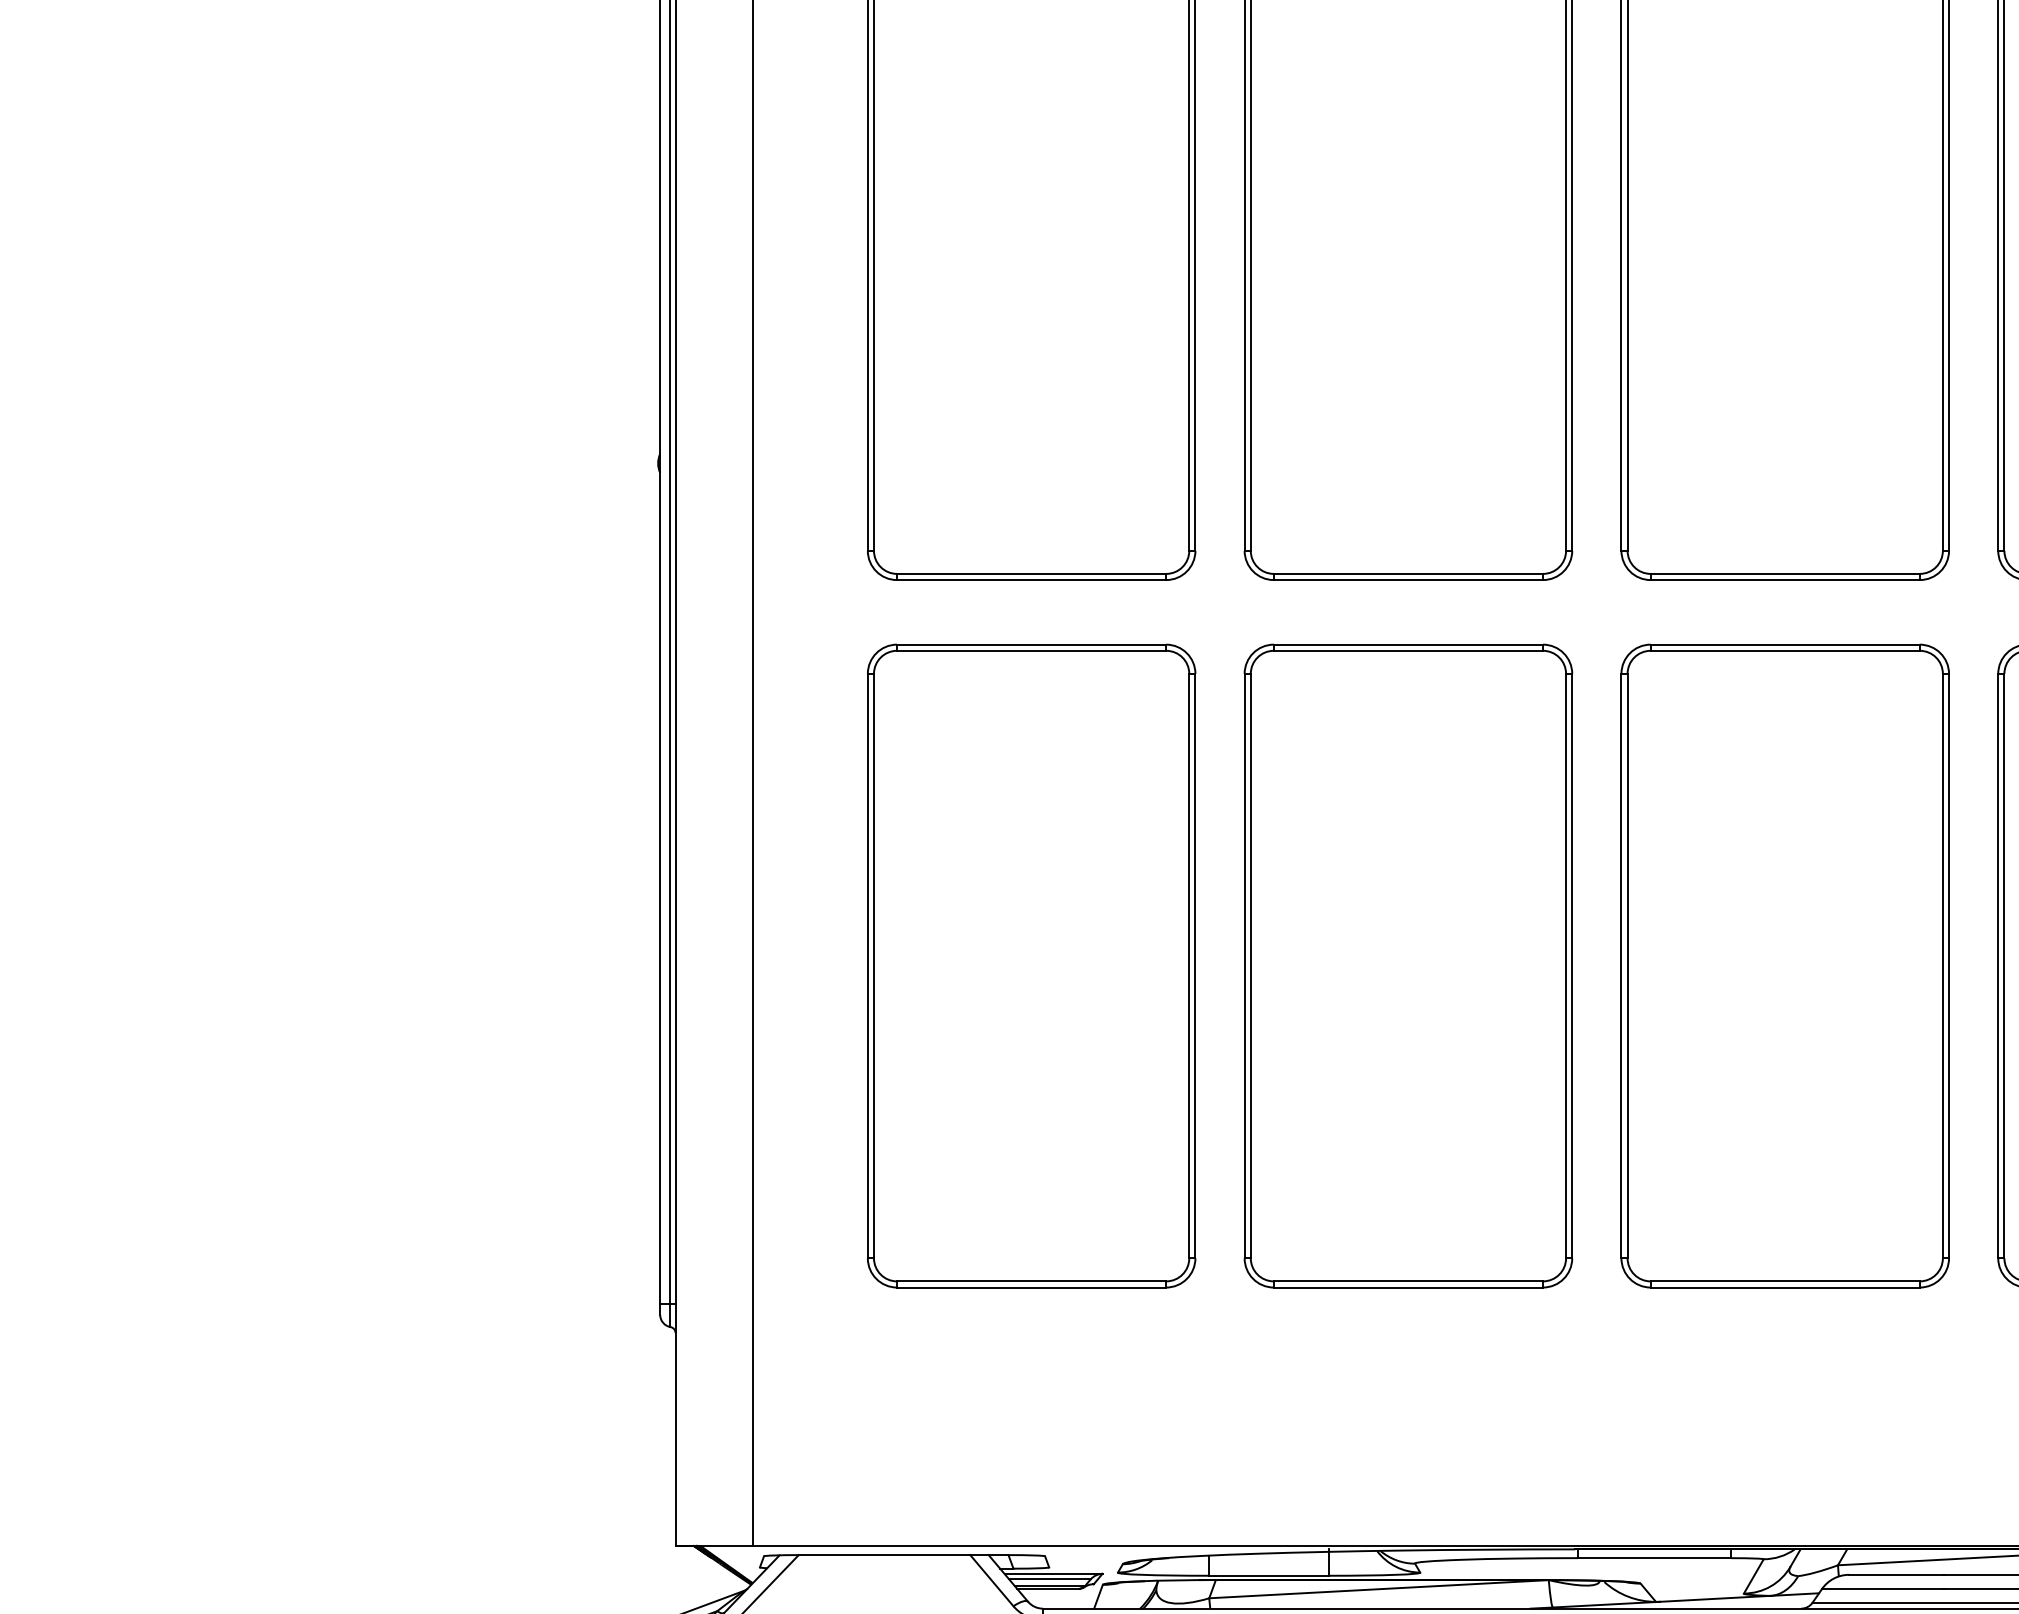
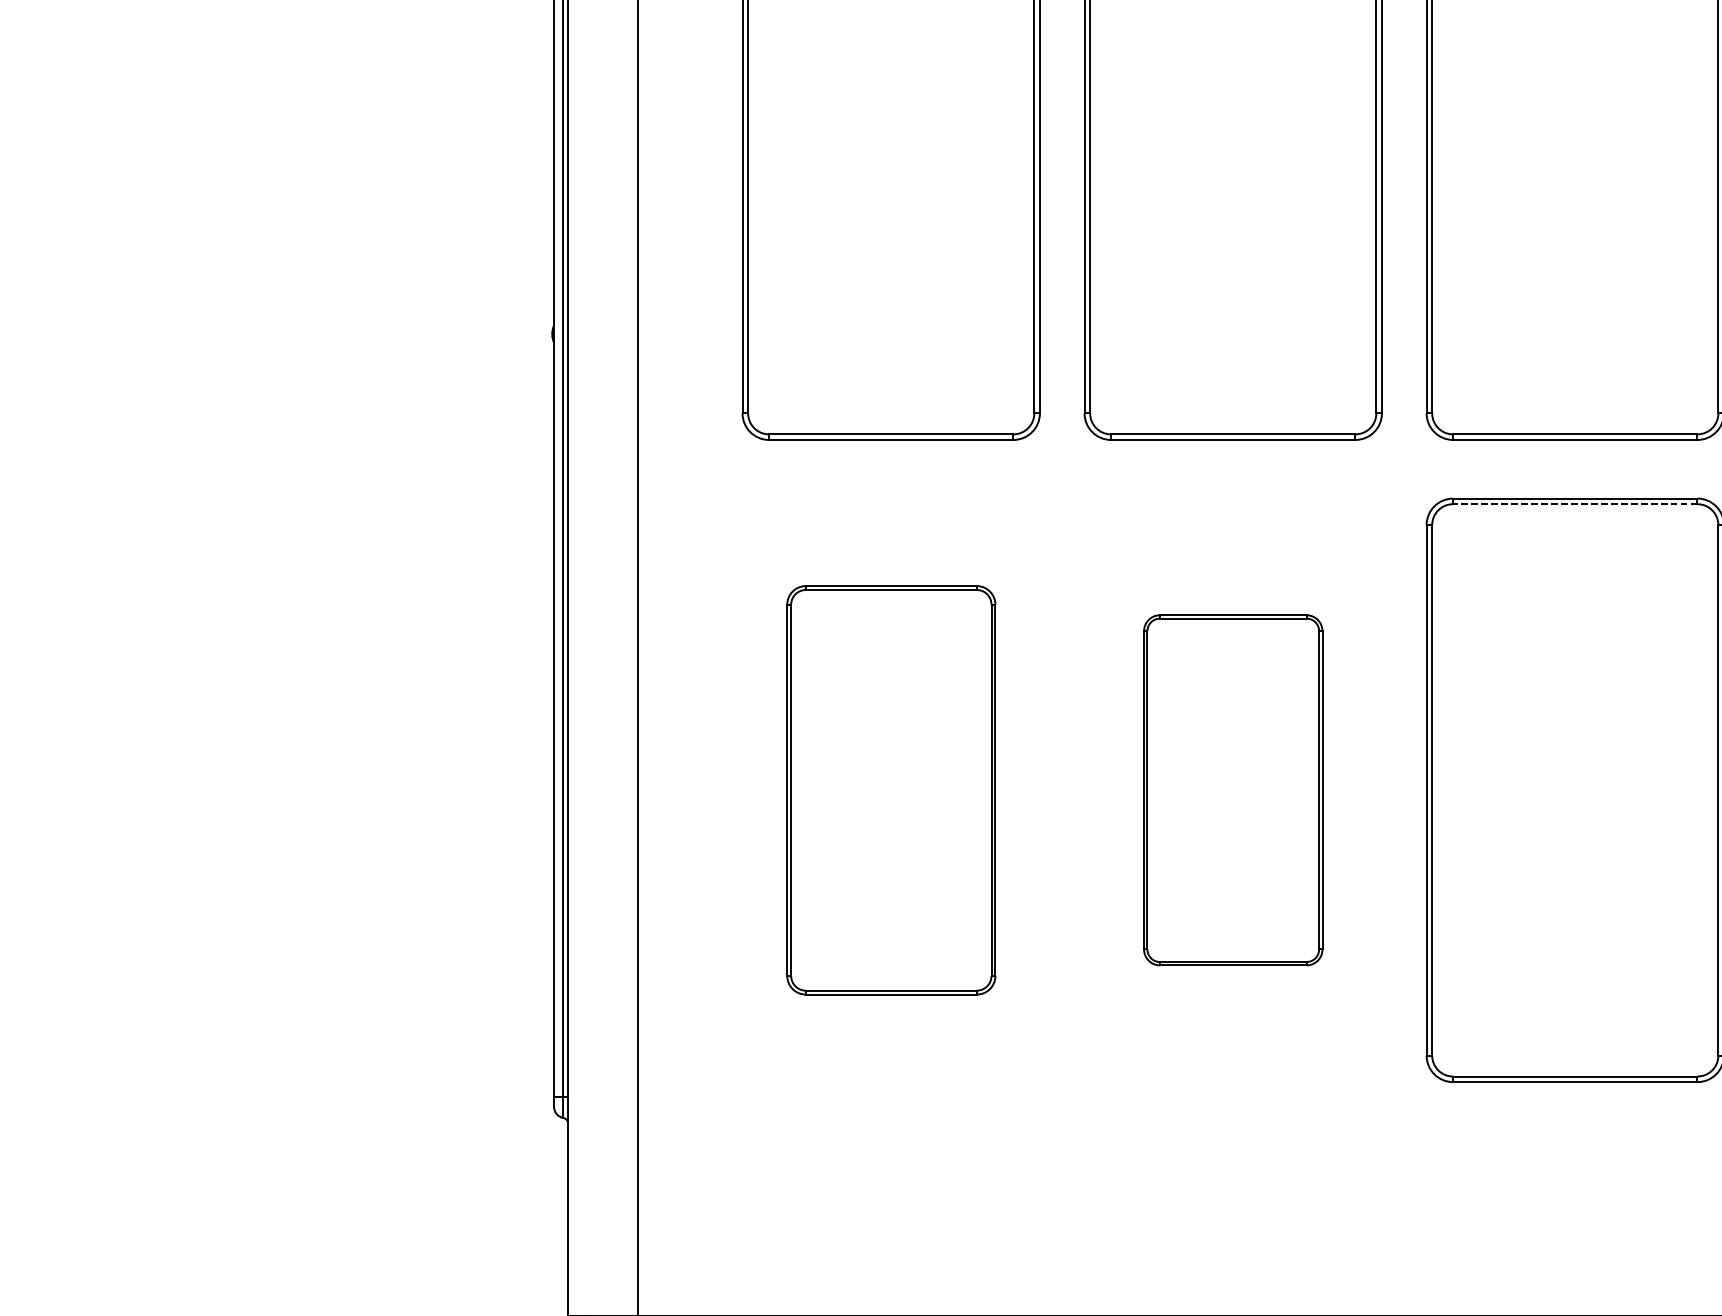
line: (1785, 650) -> (1575, 503), solid -> dashed
part: (1031, 965) -> (891, 789), size x0.7
part: (1408, 965) -> (1233, 789), size x0.6

